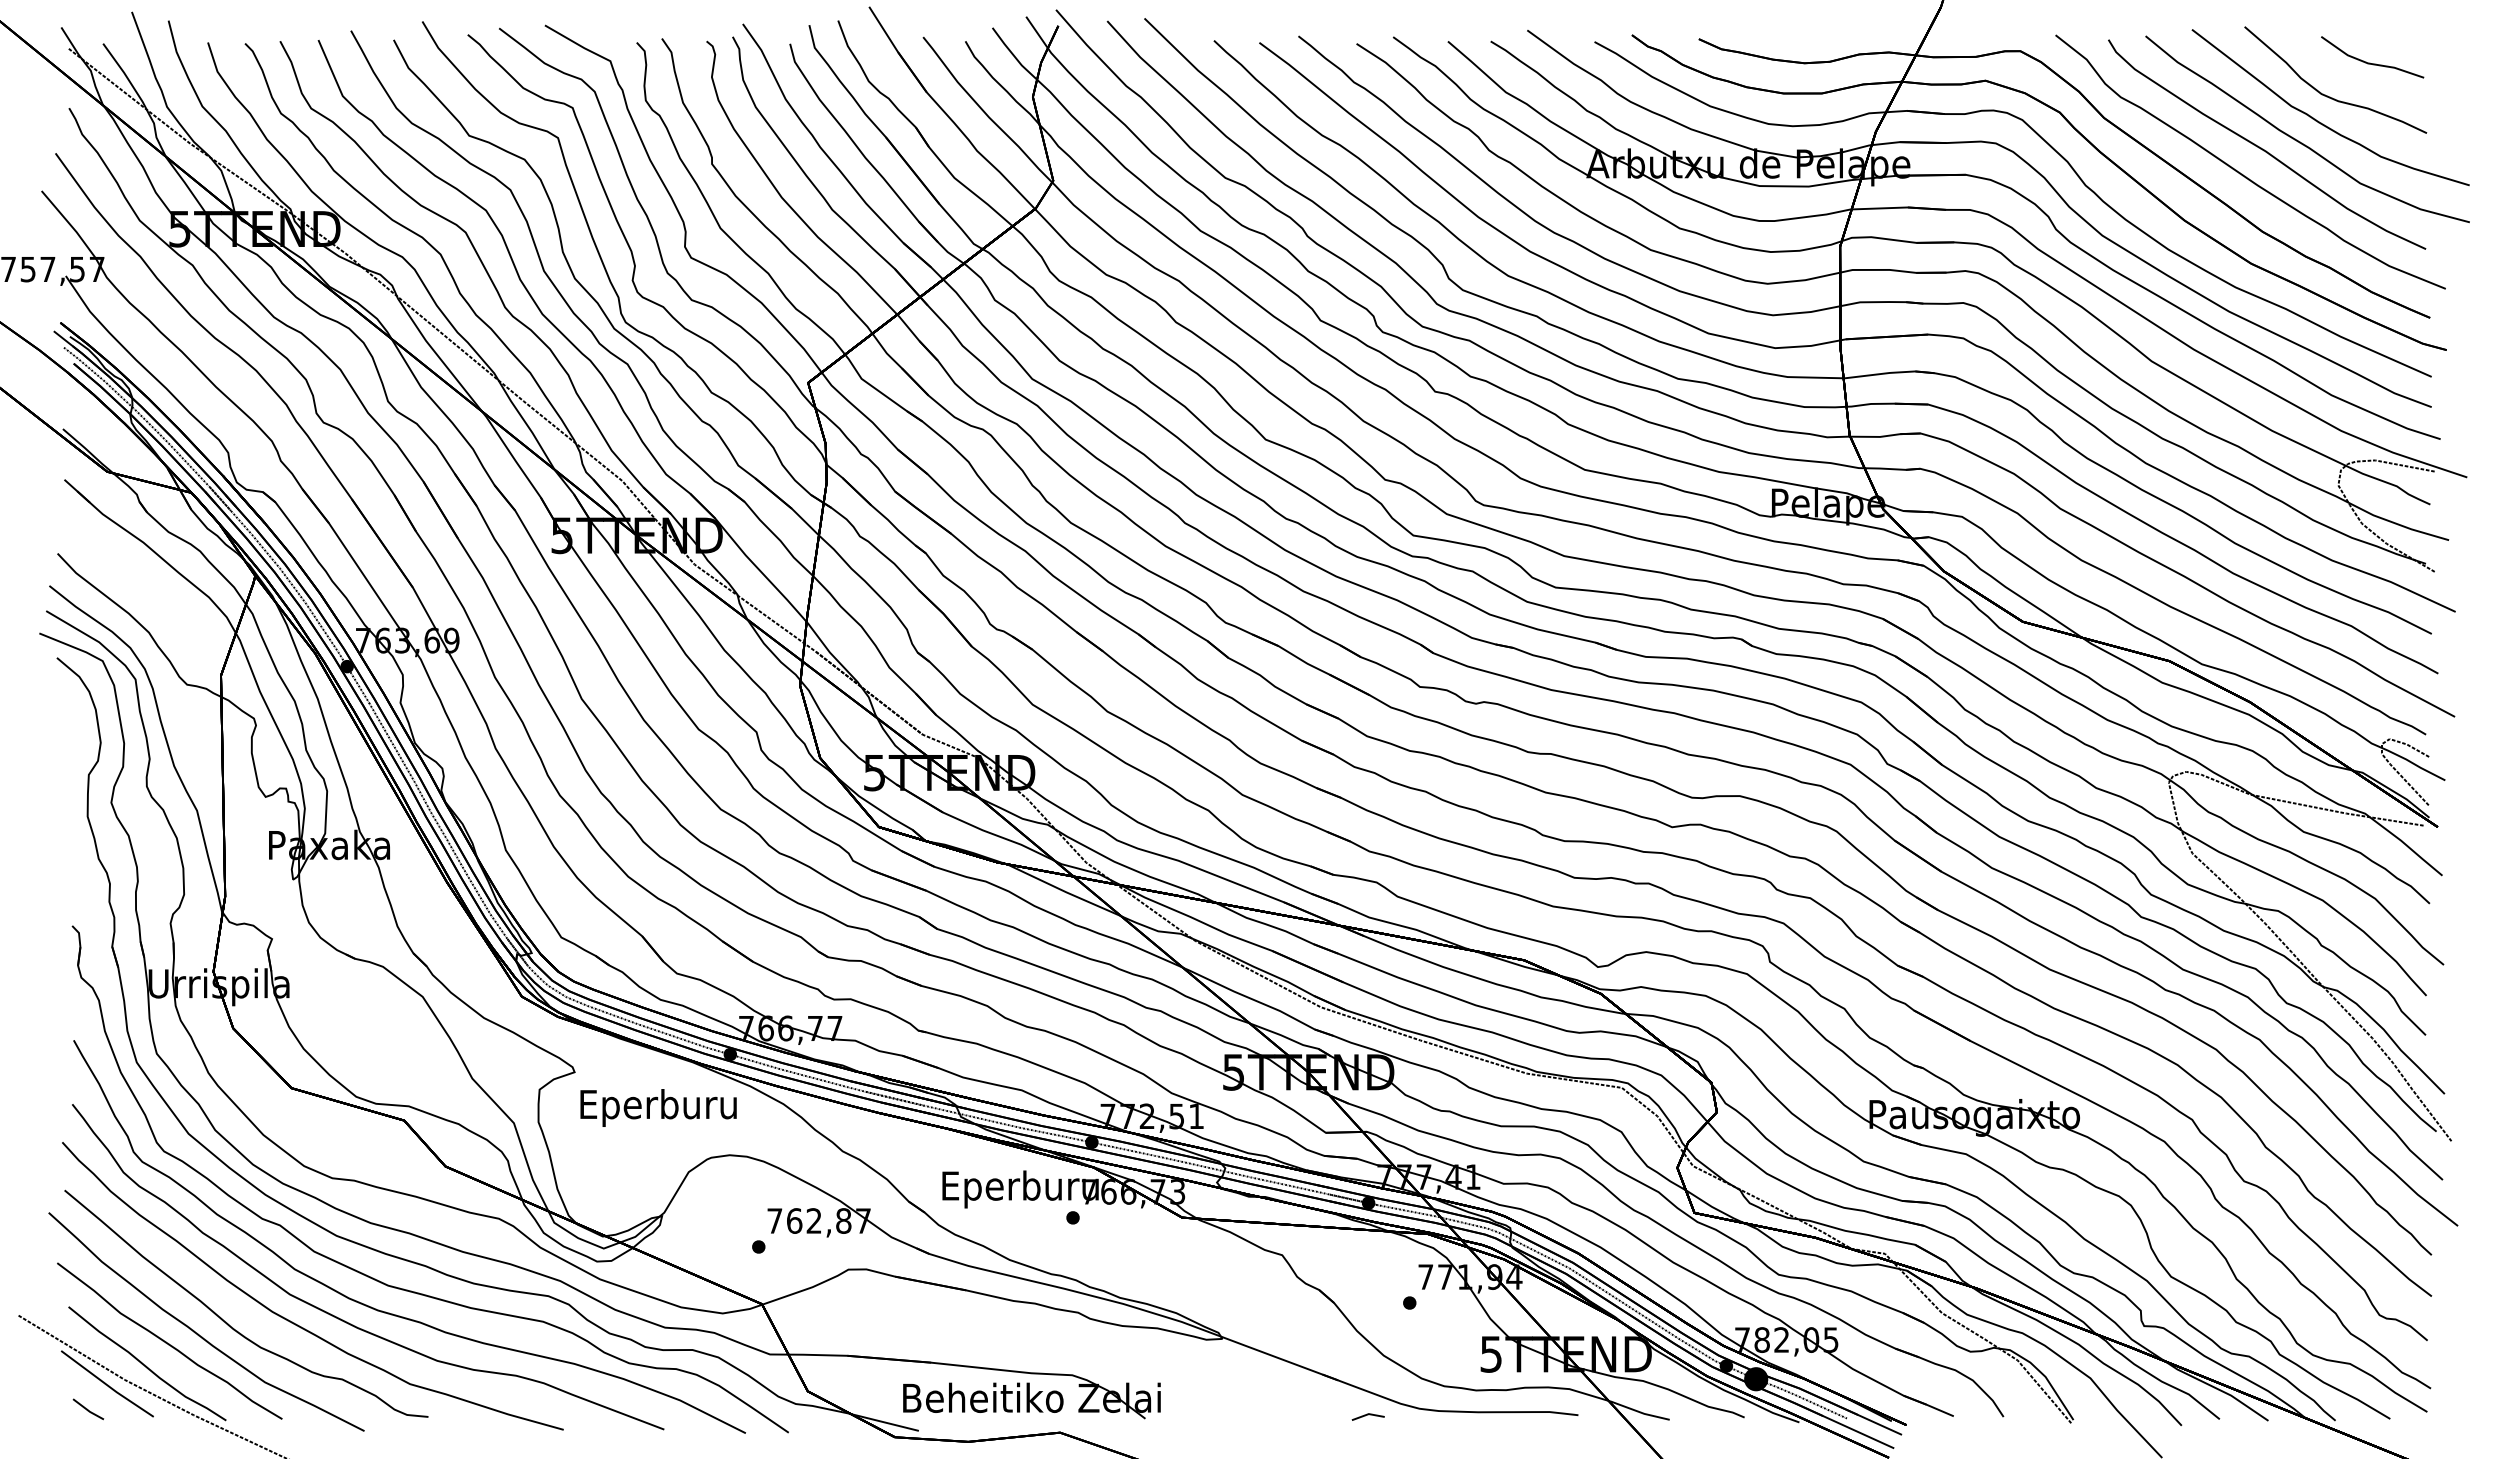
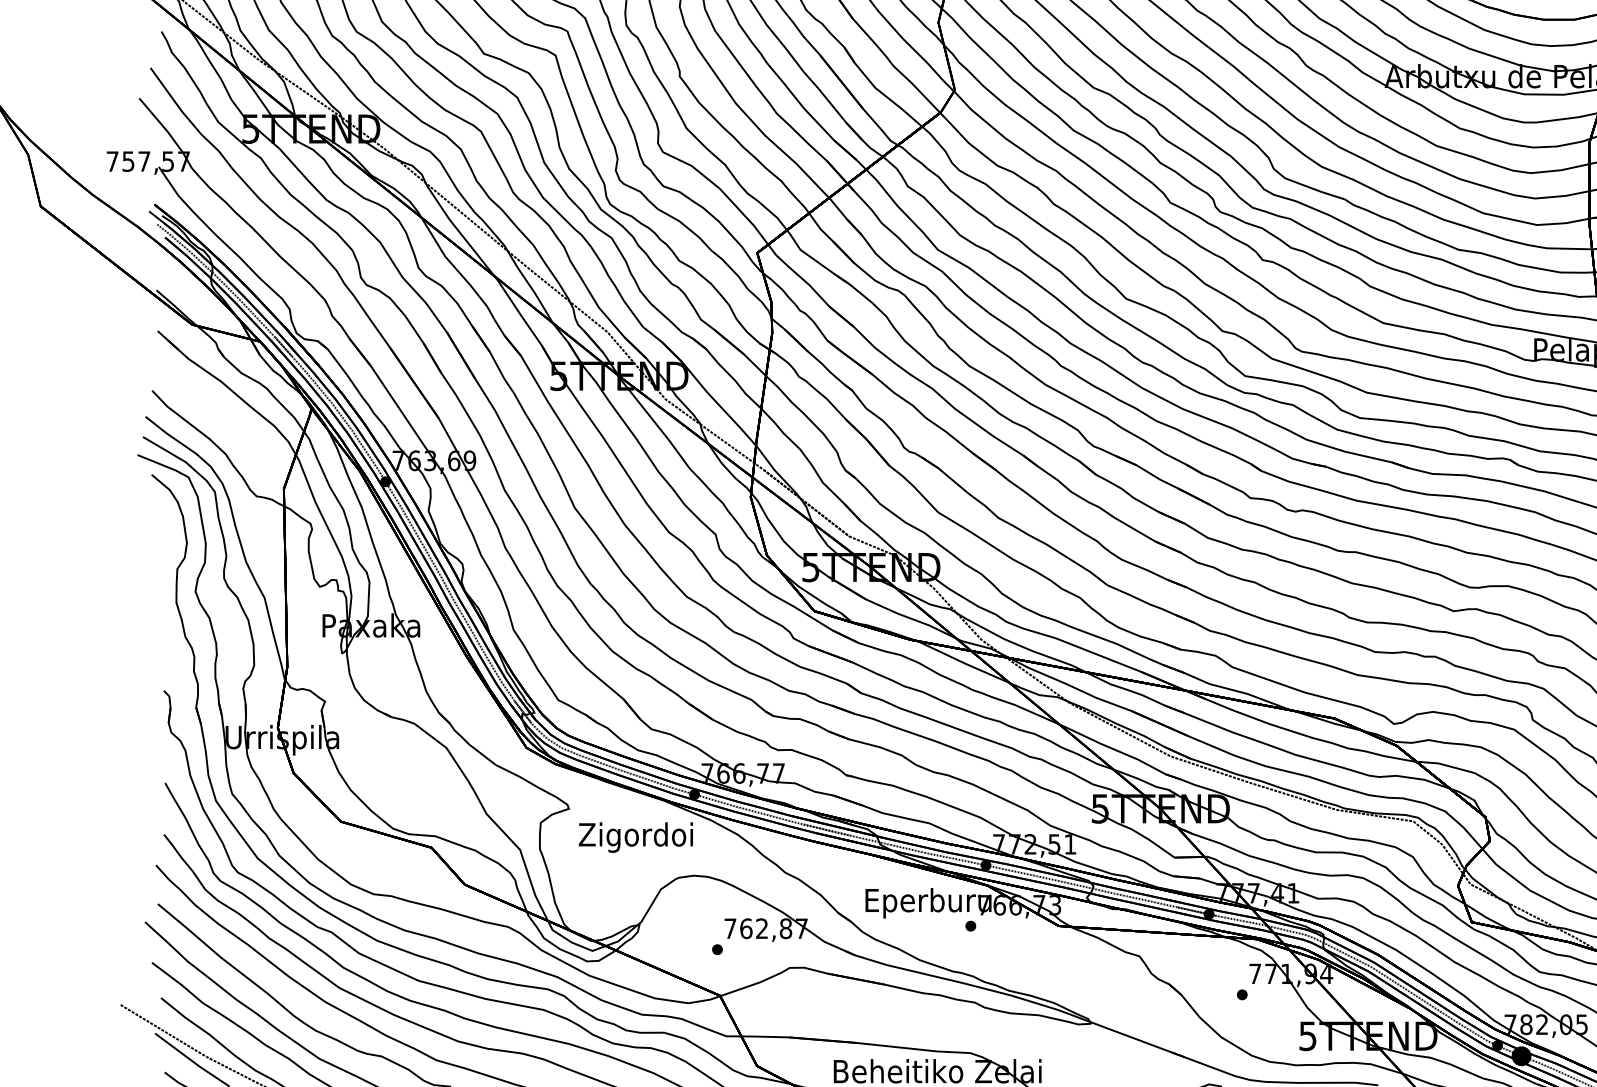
text: (658, 1107) -> (636, 837), Eperburu -> Zigordoi

